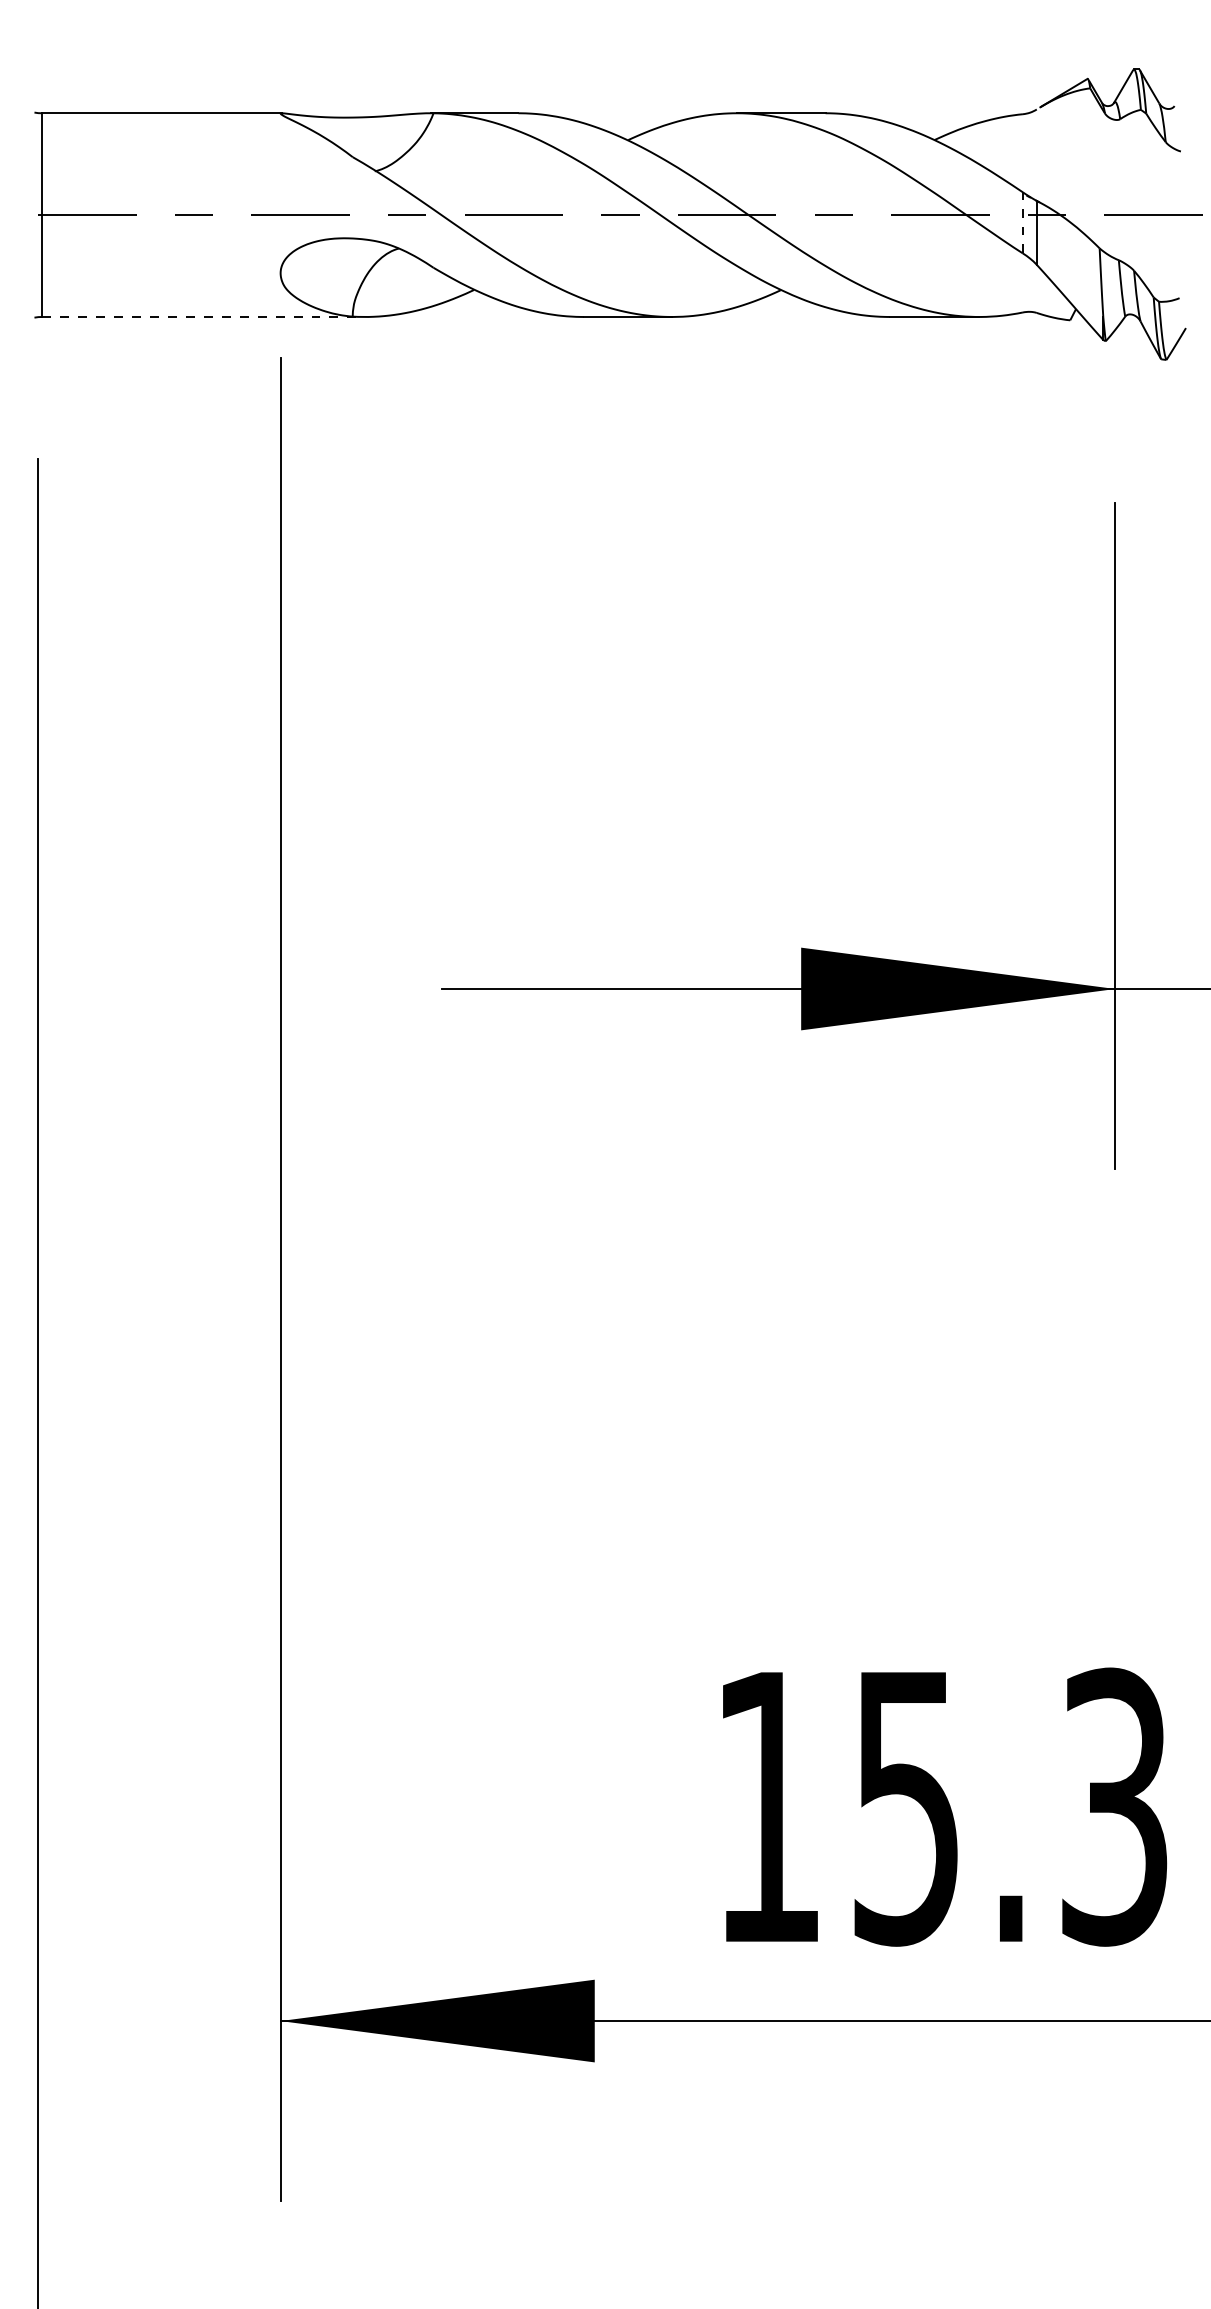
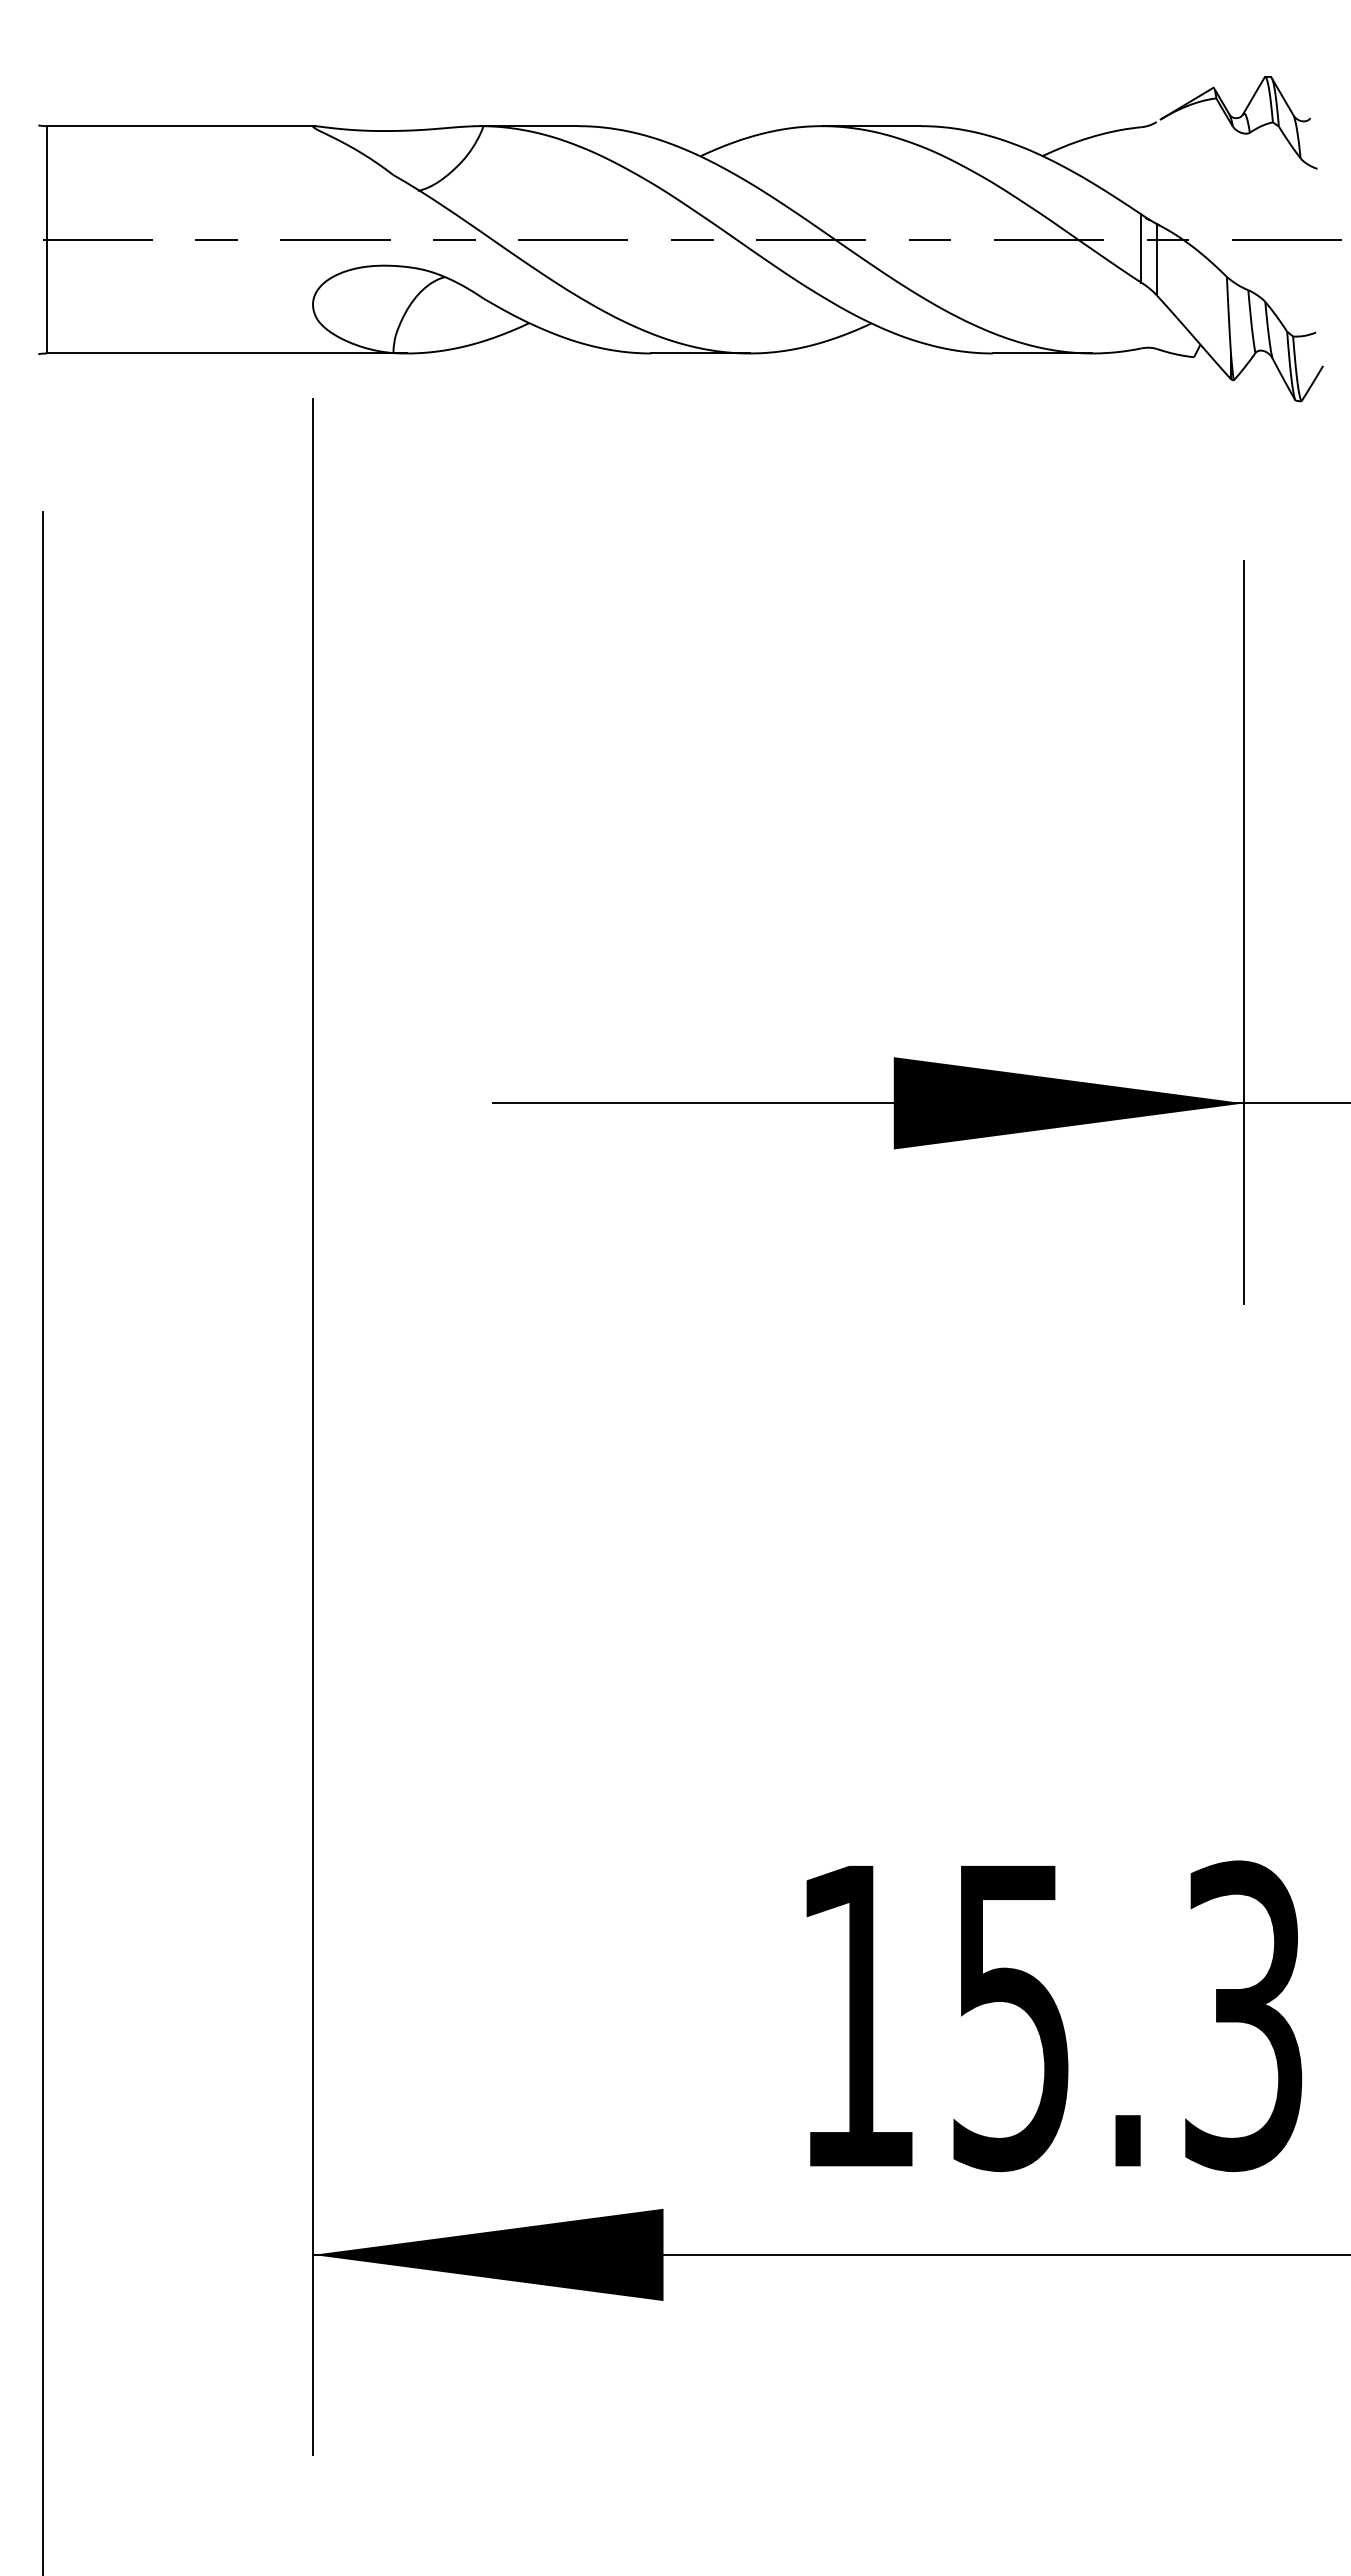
line: (1023, 222) -> (1141, 248), dashed -> solid
line: (203, 317) -> (226, 353), dashed -> solid

